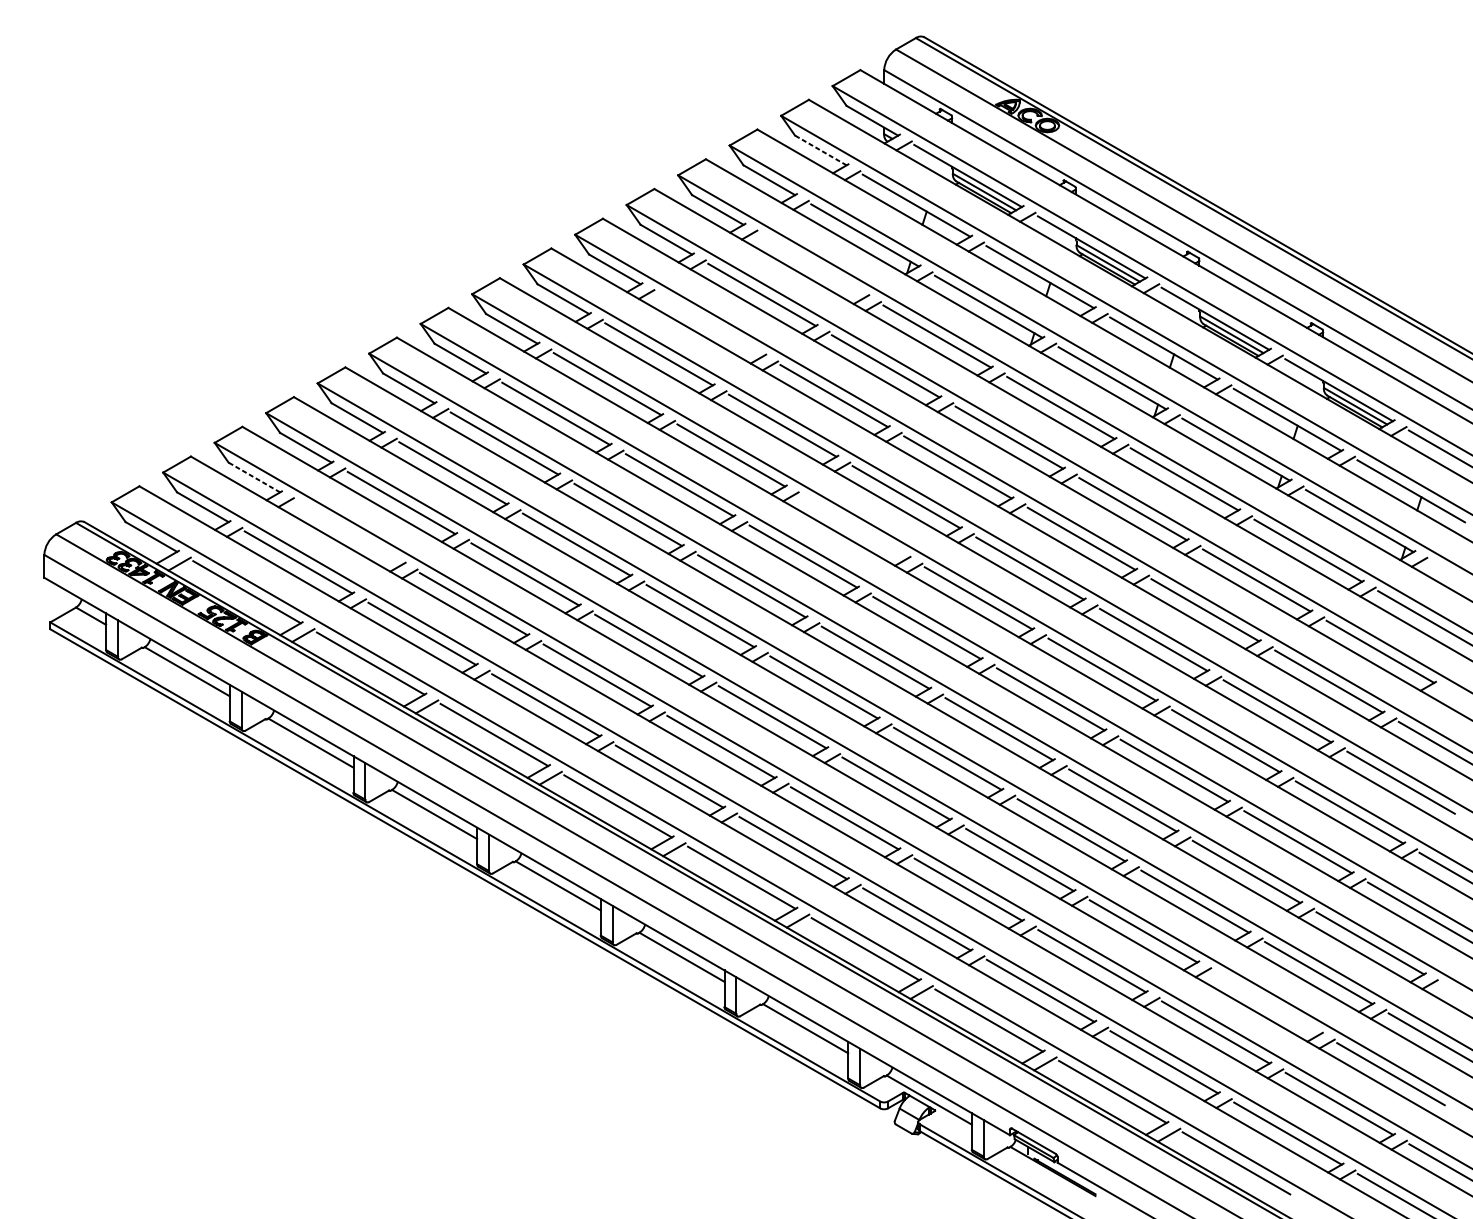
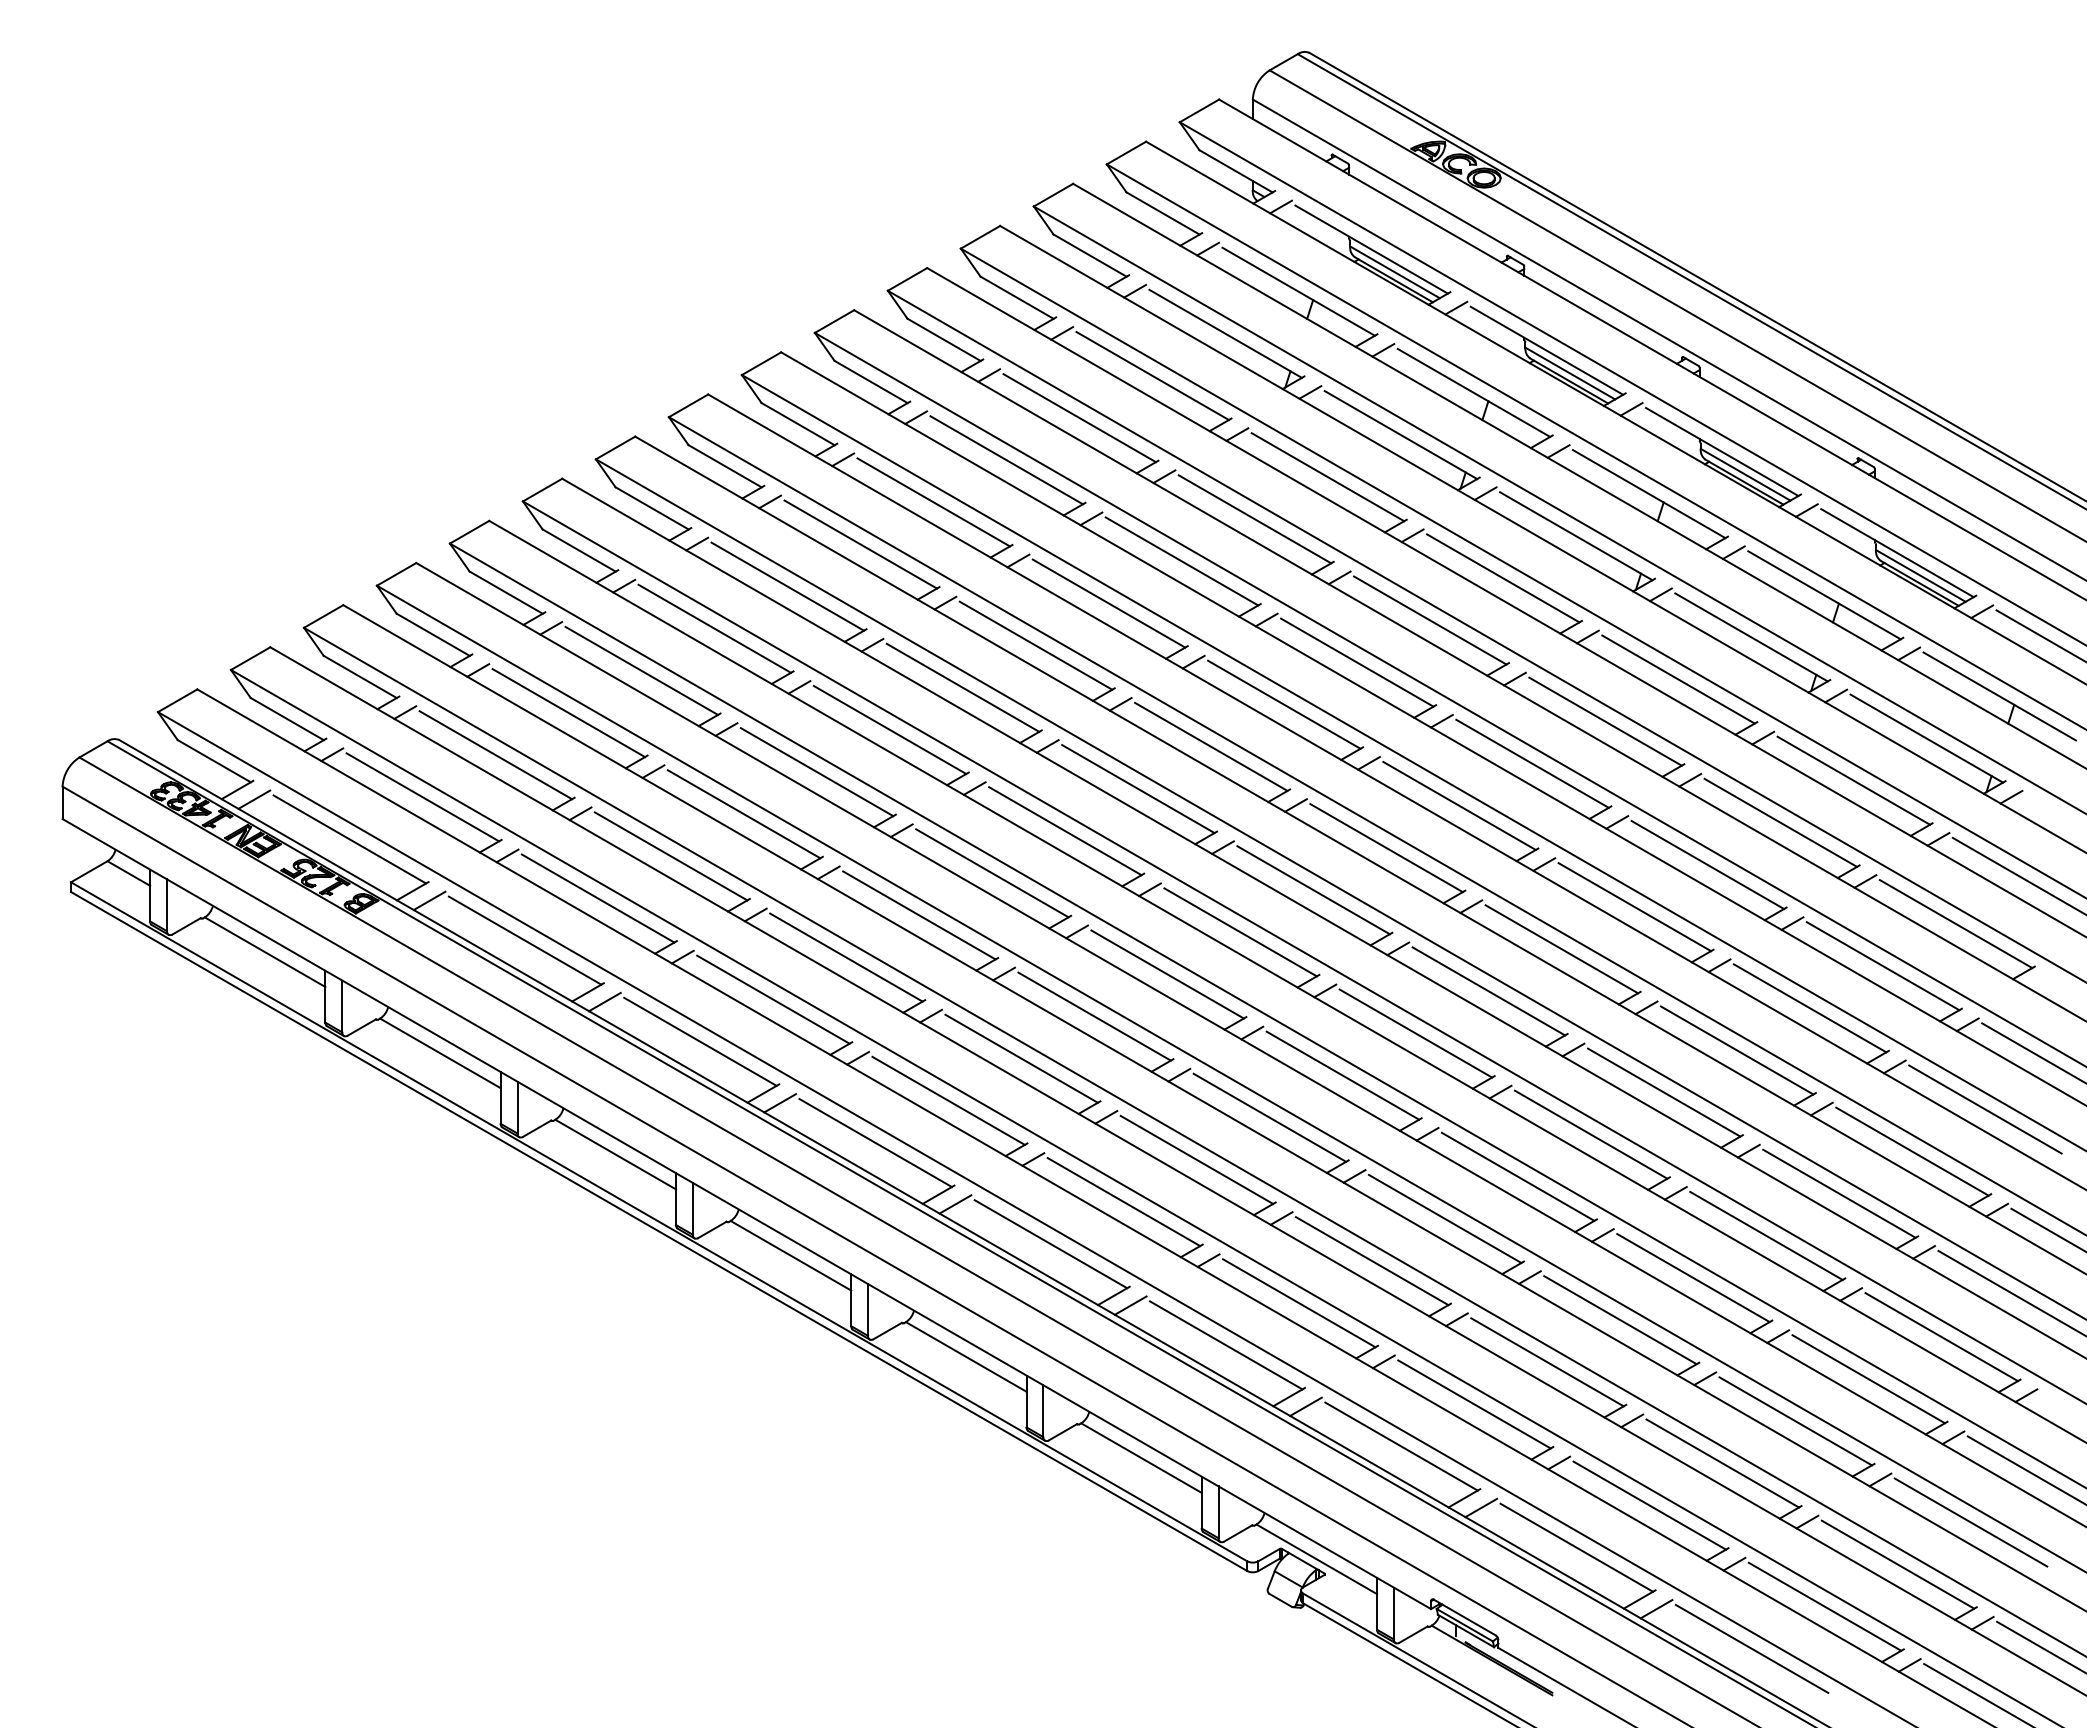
line: (820, 150) -> (1162, 213), dashed -> solid
line: (813, 265) -> (1152, 376), added
line: (710, 324) -> (1006, 460), added
line: (253, 477) -> (359, 676), dashed -> solid
line: (855, 526) -> (1211, 746), added
line: (349, 532) -> (495, 755), added
line: (1267, 1002) -> (1795, 1421), added

